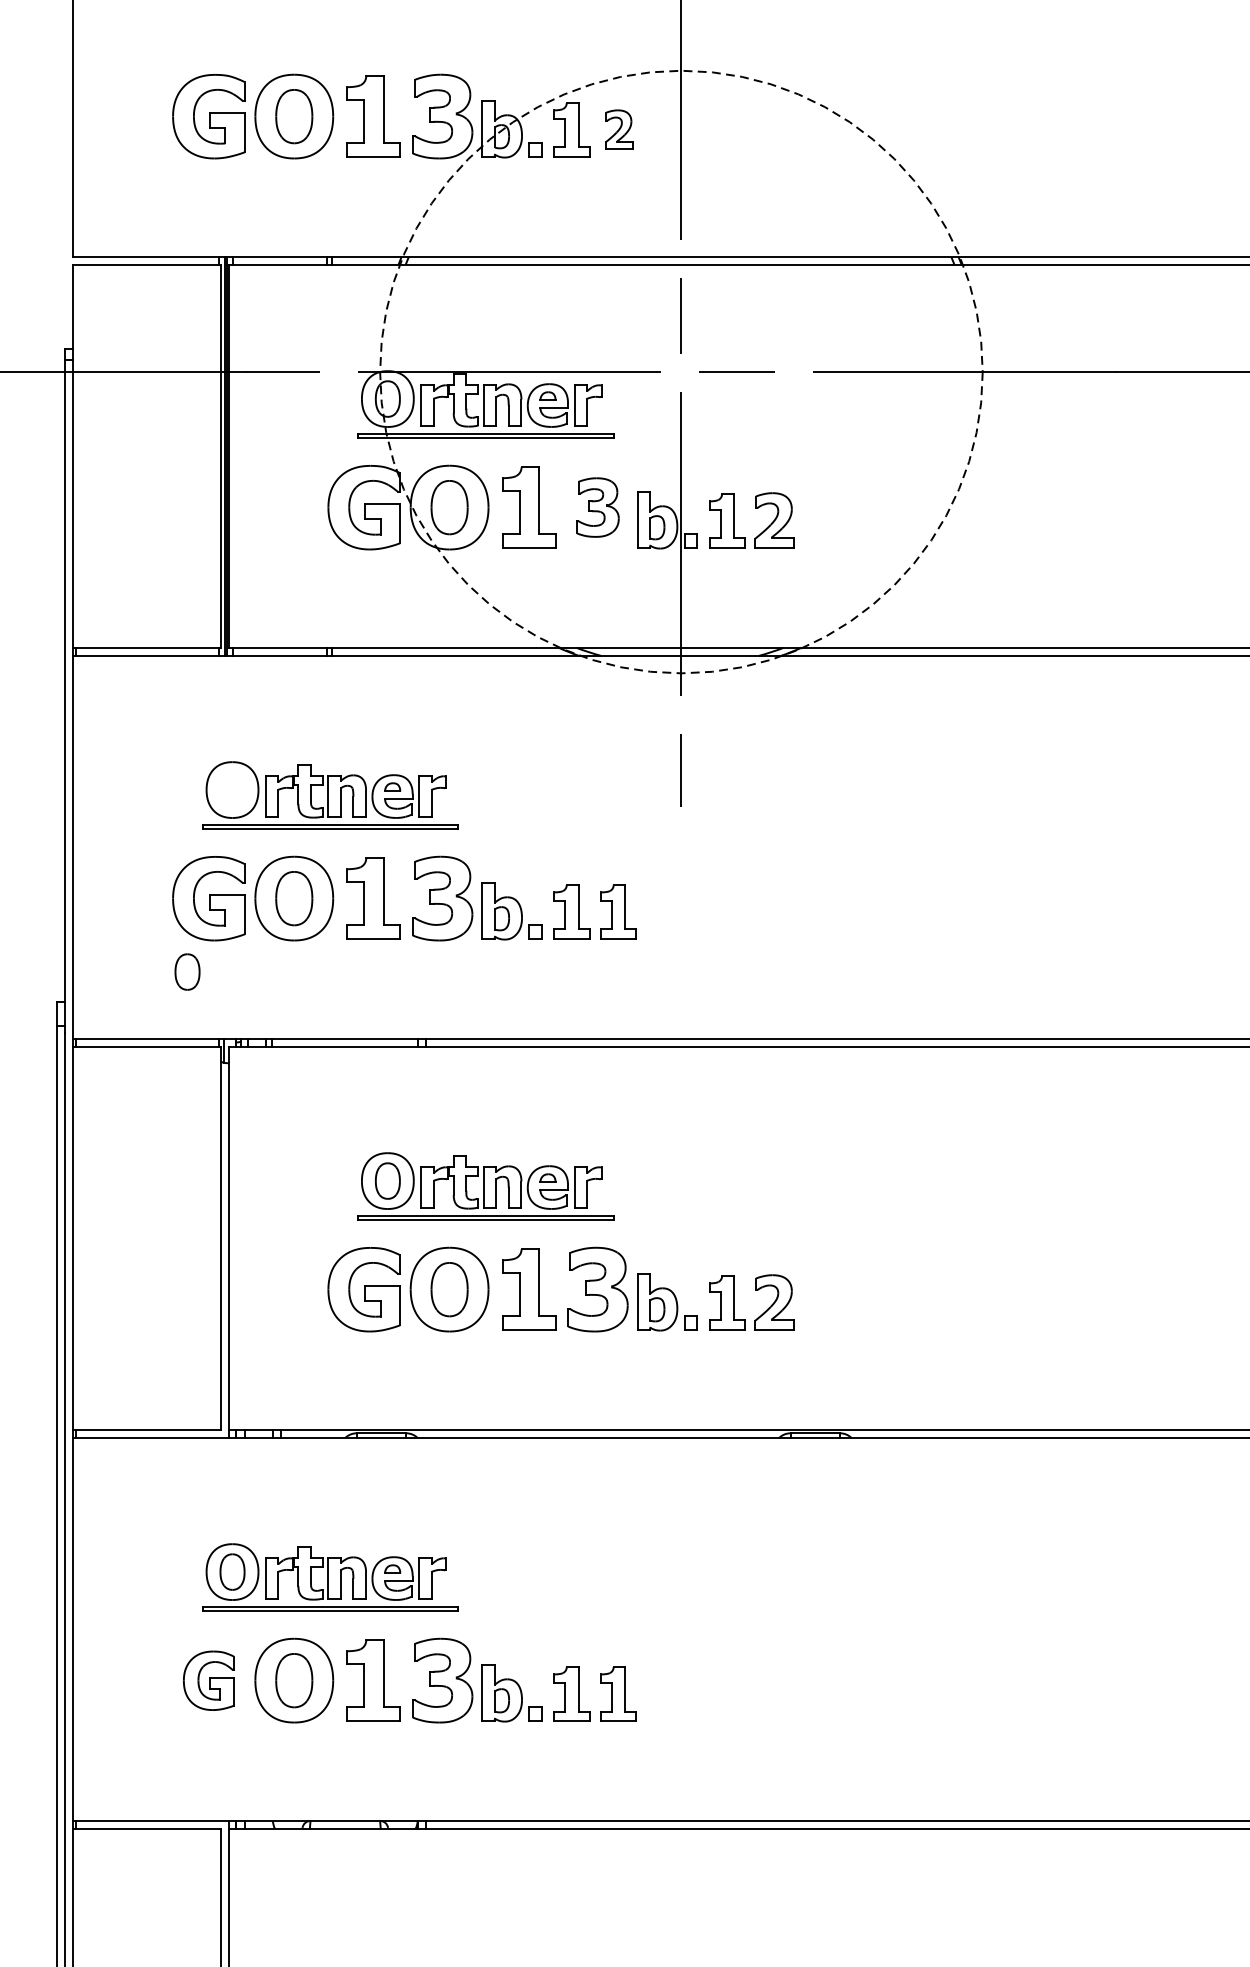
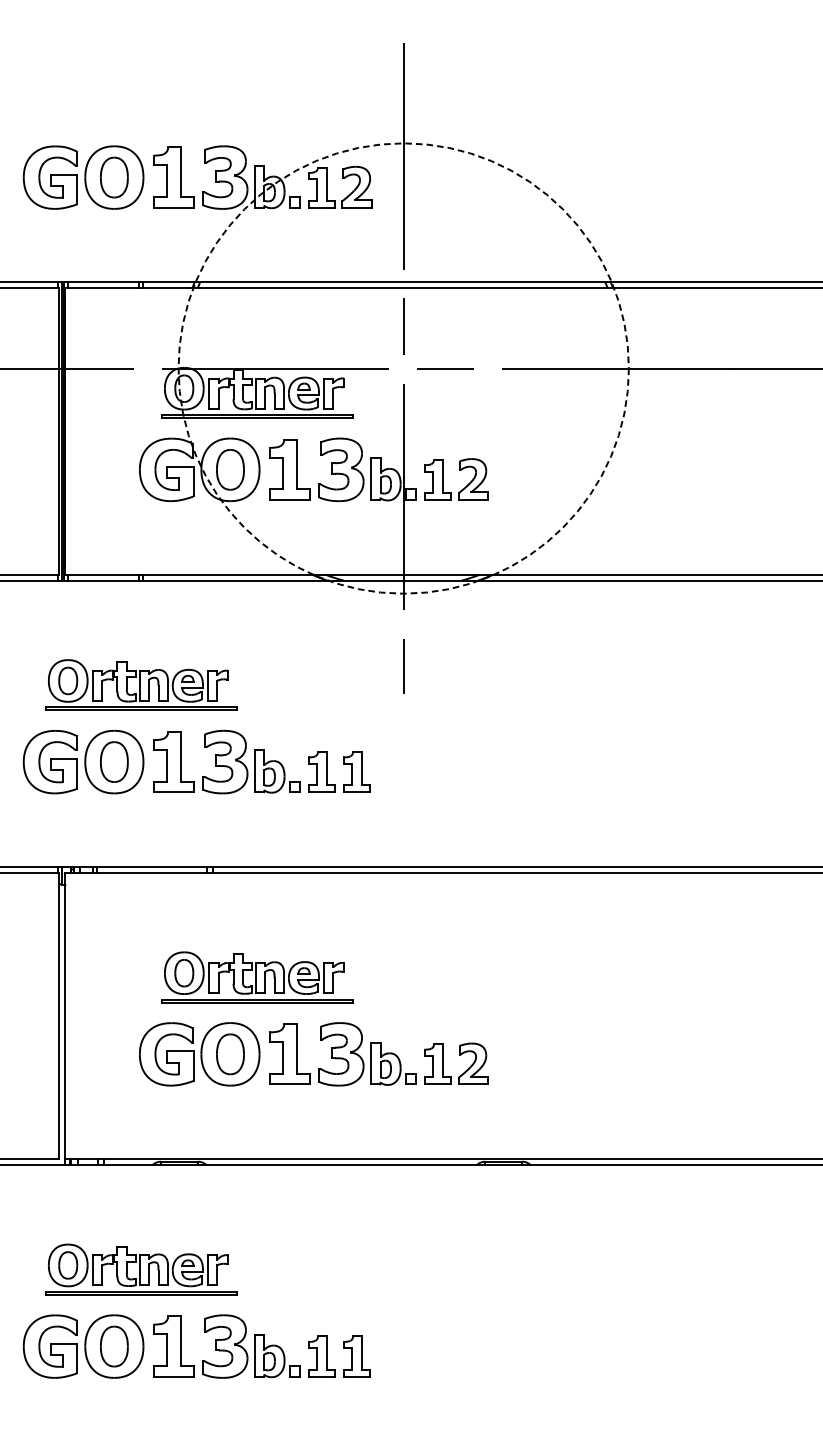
part: (619, 129) -> (357, 187), size x1.43
part: (597, 507) -> (340, 469), size x1.43
part: (187, 971) -> (68, 680), moved
part: (208, 1680) -> (50, 1346), size x1.43

